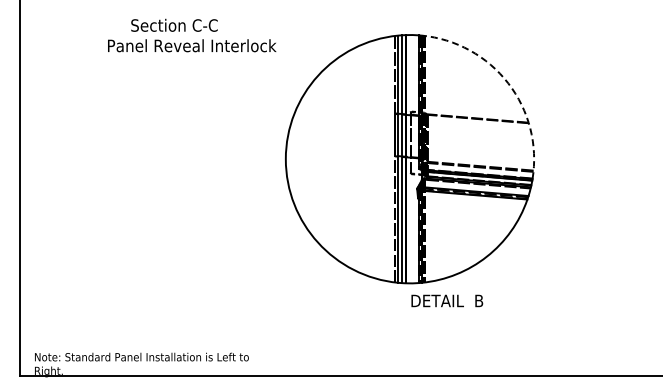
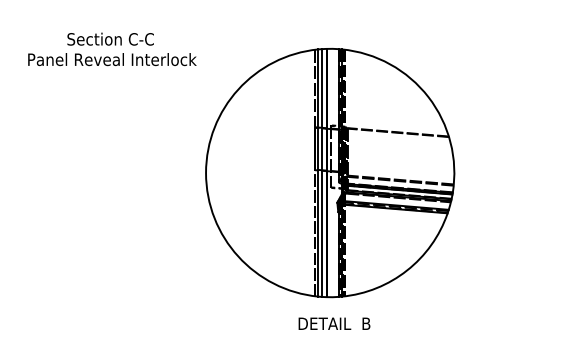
text: (174, 24) -> (110, 38), moved
arc: (508, 83) -> (428, 97), dashed -> solid
text: (447, 300) -> (334, 323), moved

